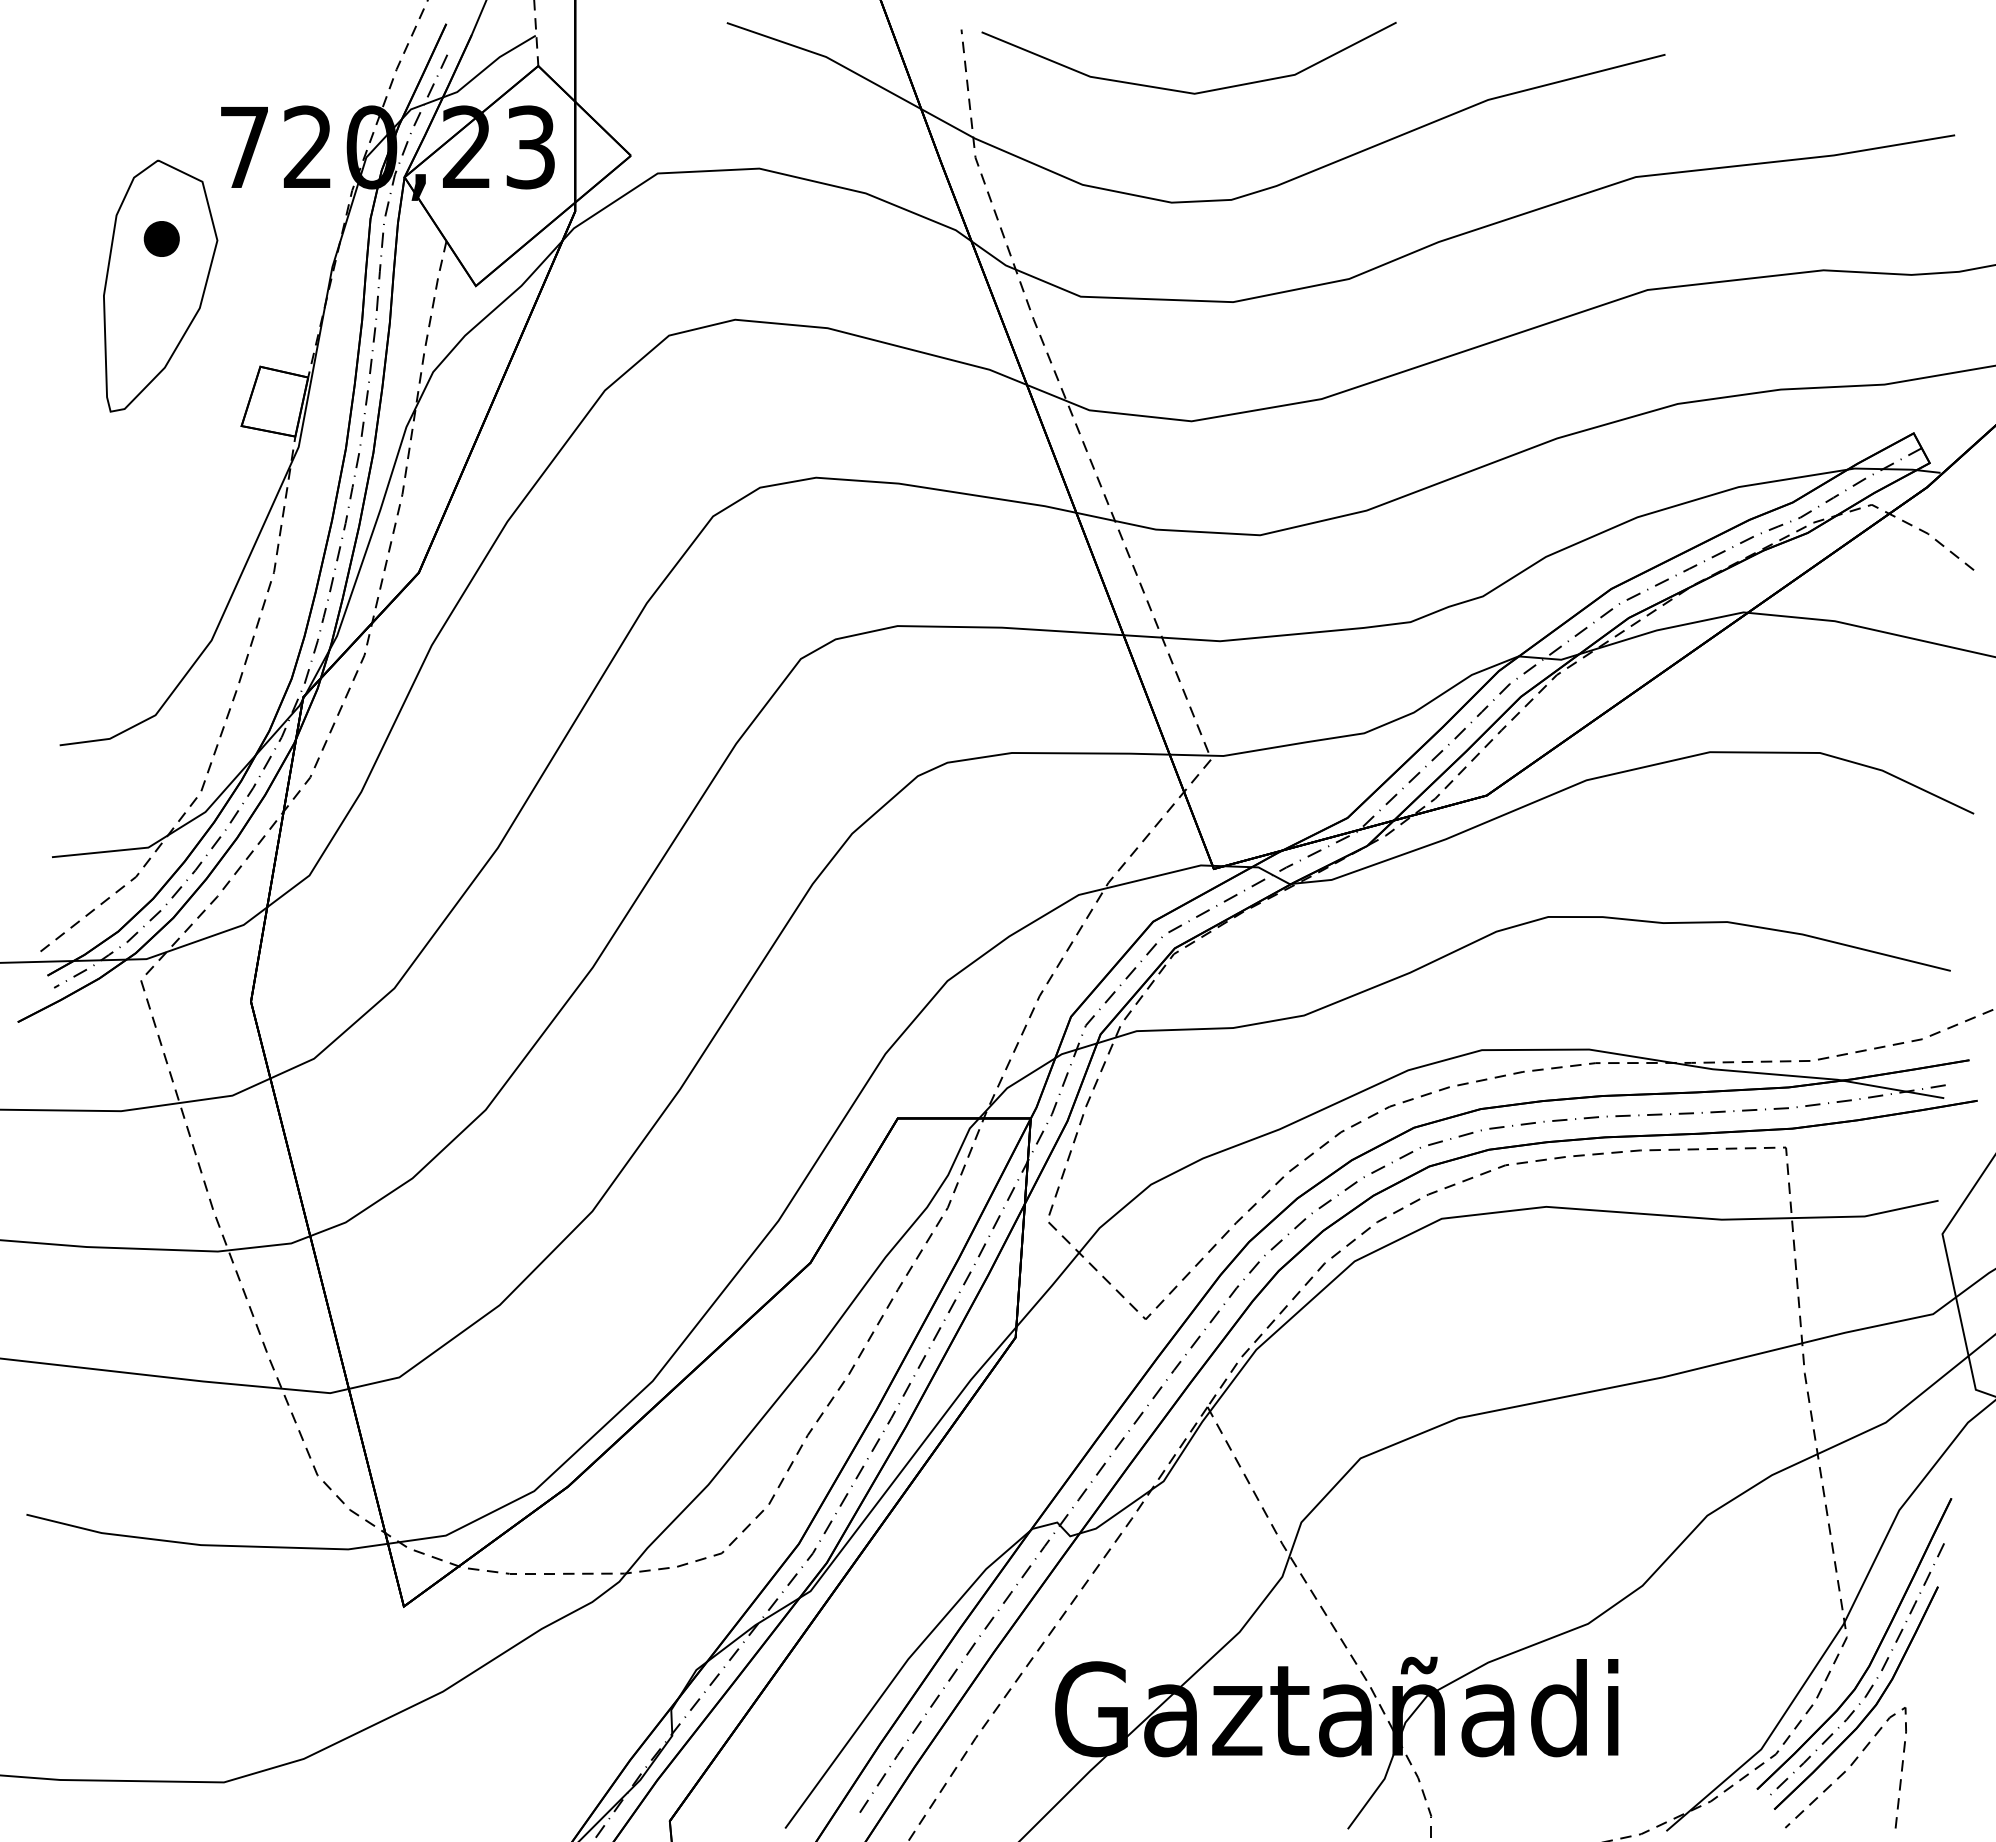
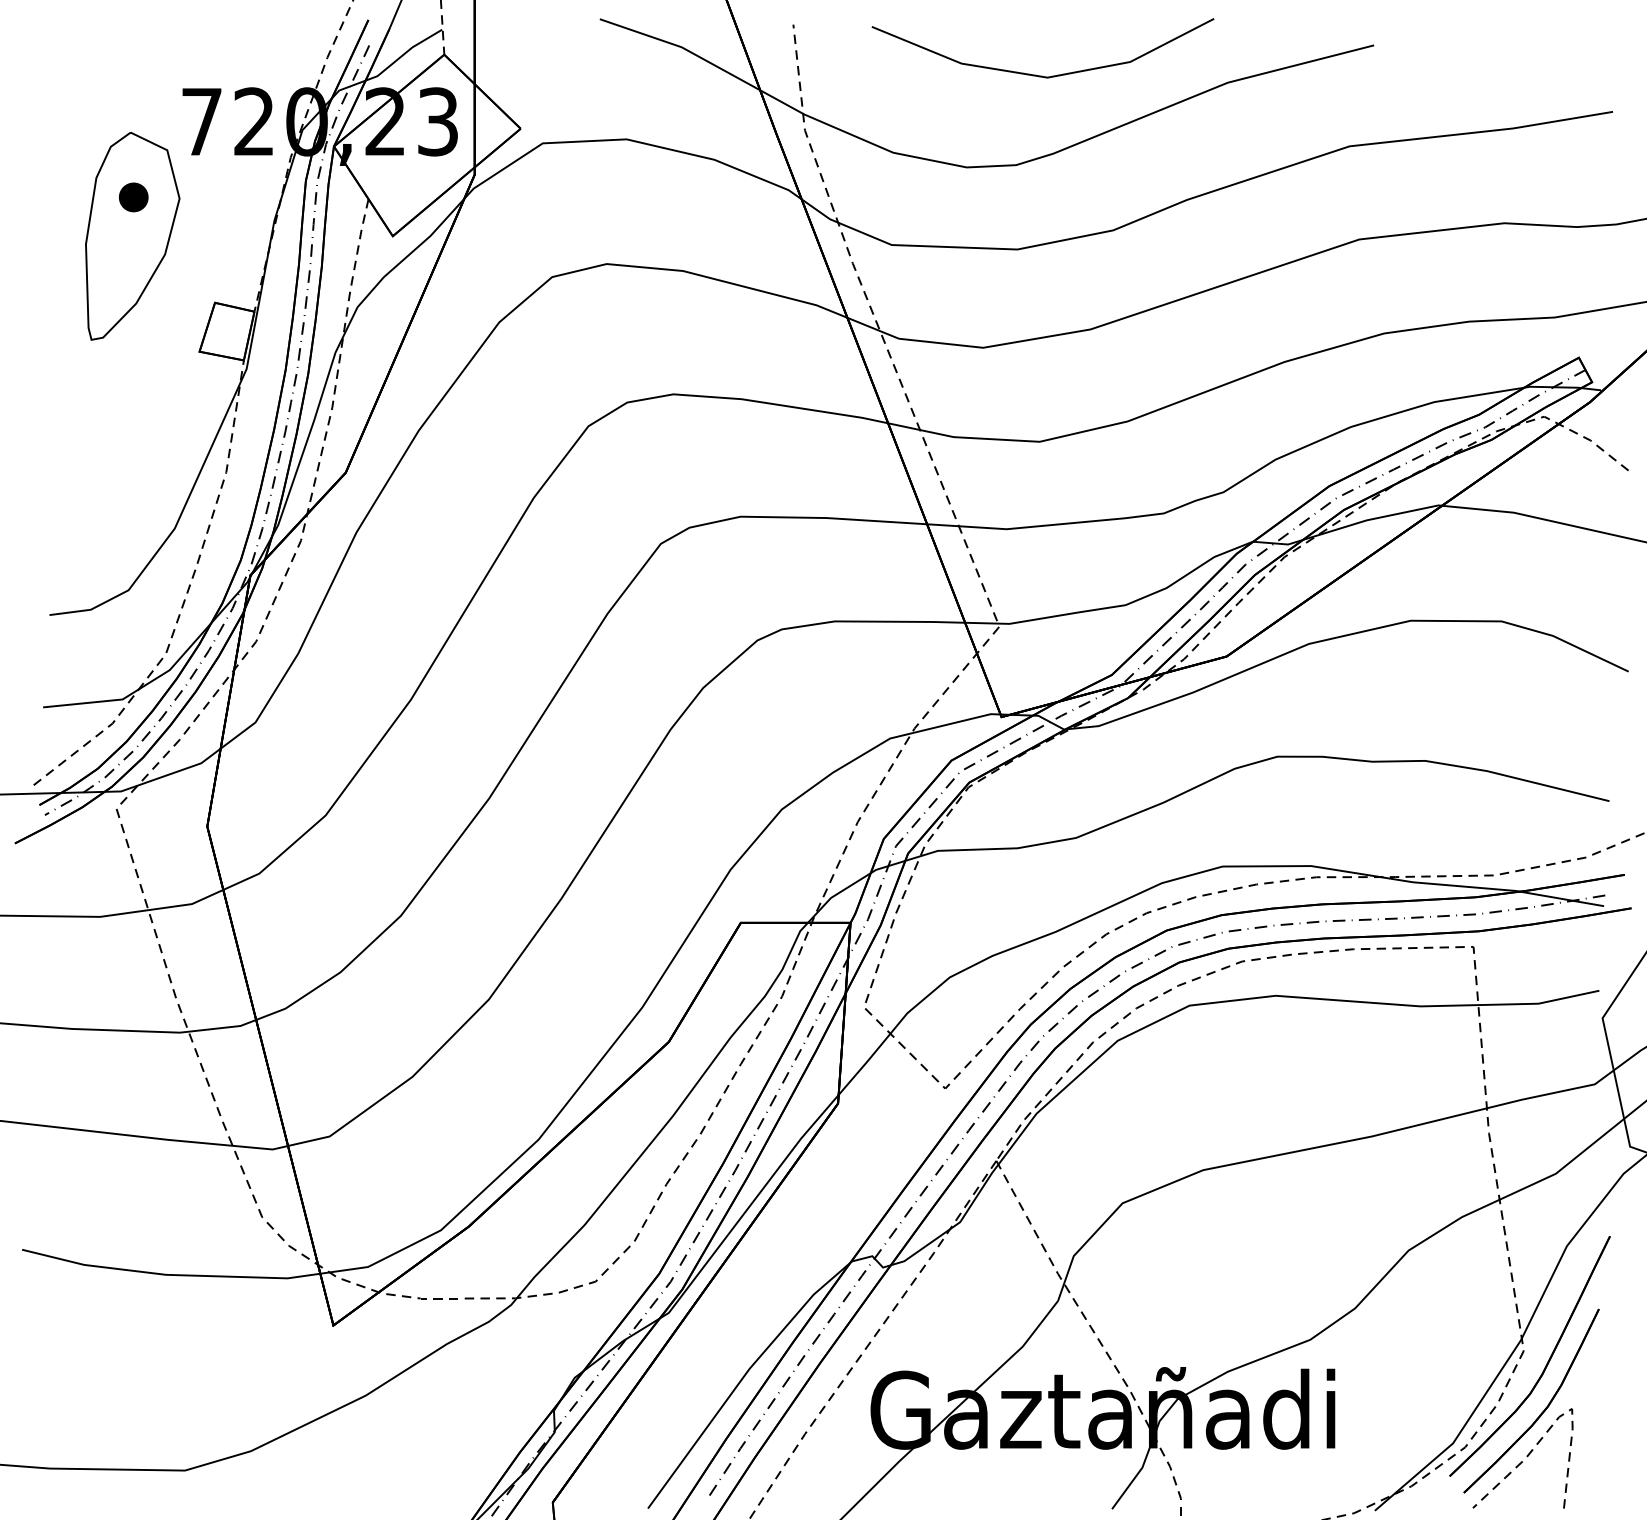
line: (1182, 90) -> (1037, 74), moved
curve: (1876, 1677) -> (1548, 1384), removed

